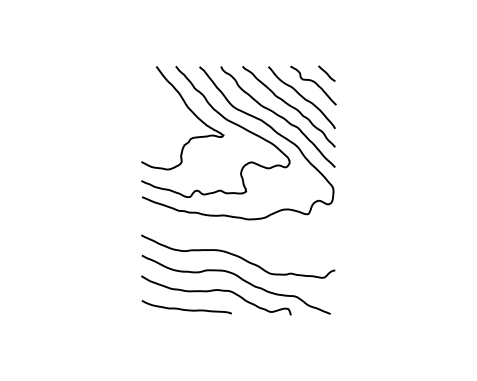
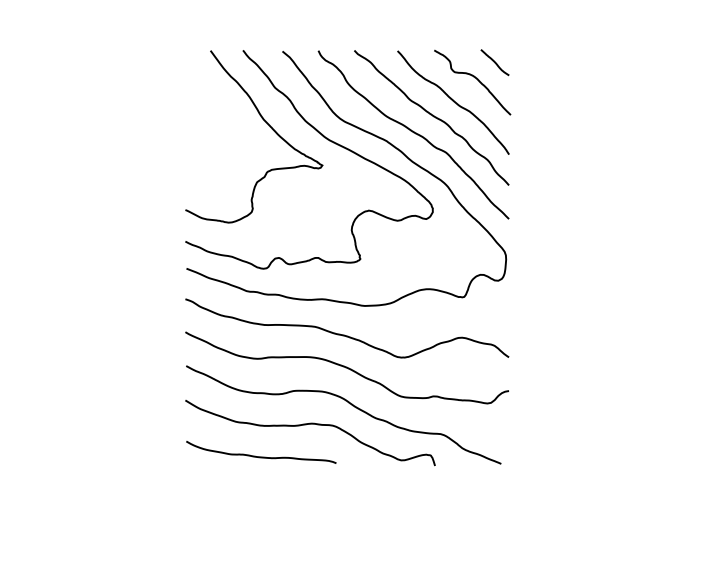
curve: (238, 236) -> (347, 334), added

